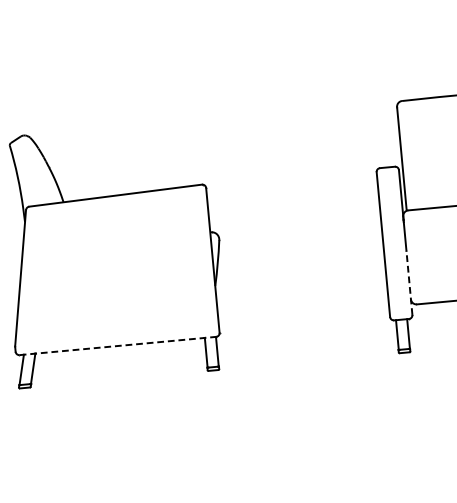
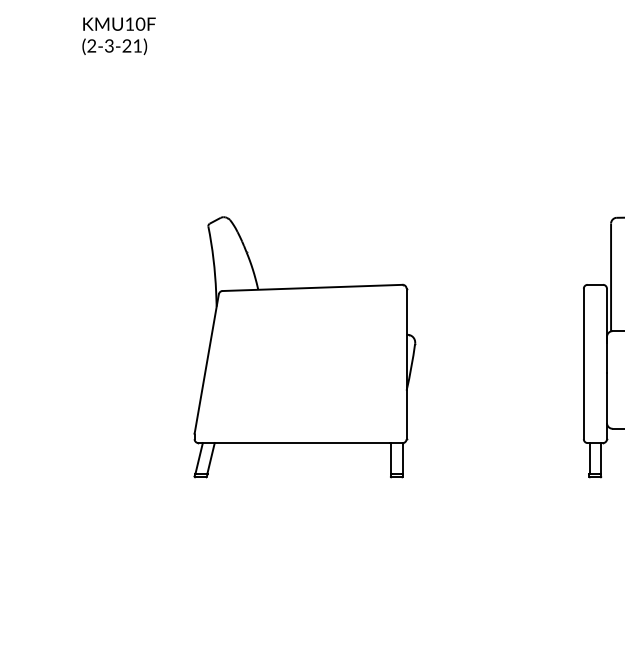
line: (408, 282) -> (606, 405), dashed -> solid
line: (118, 346) -> (301, 443), dashed -> solid

